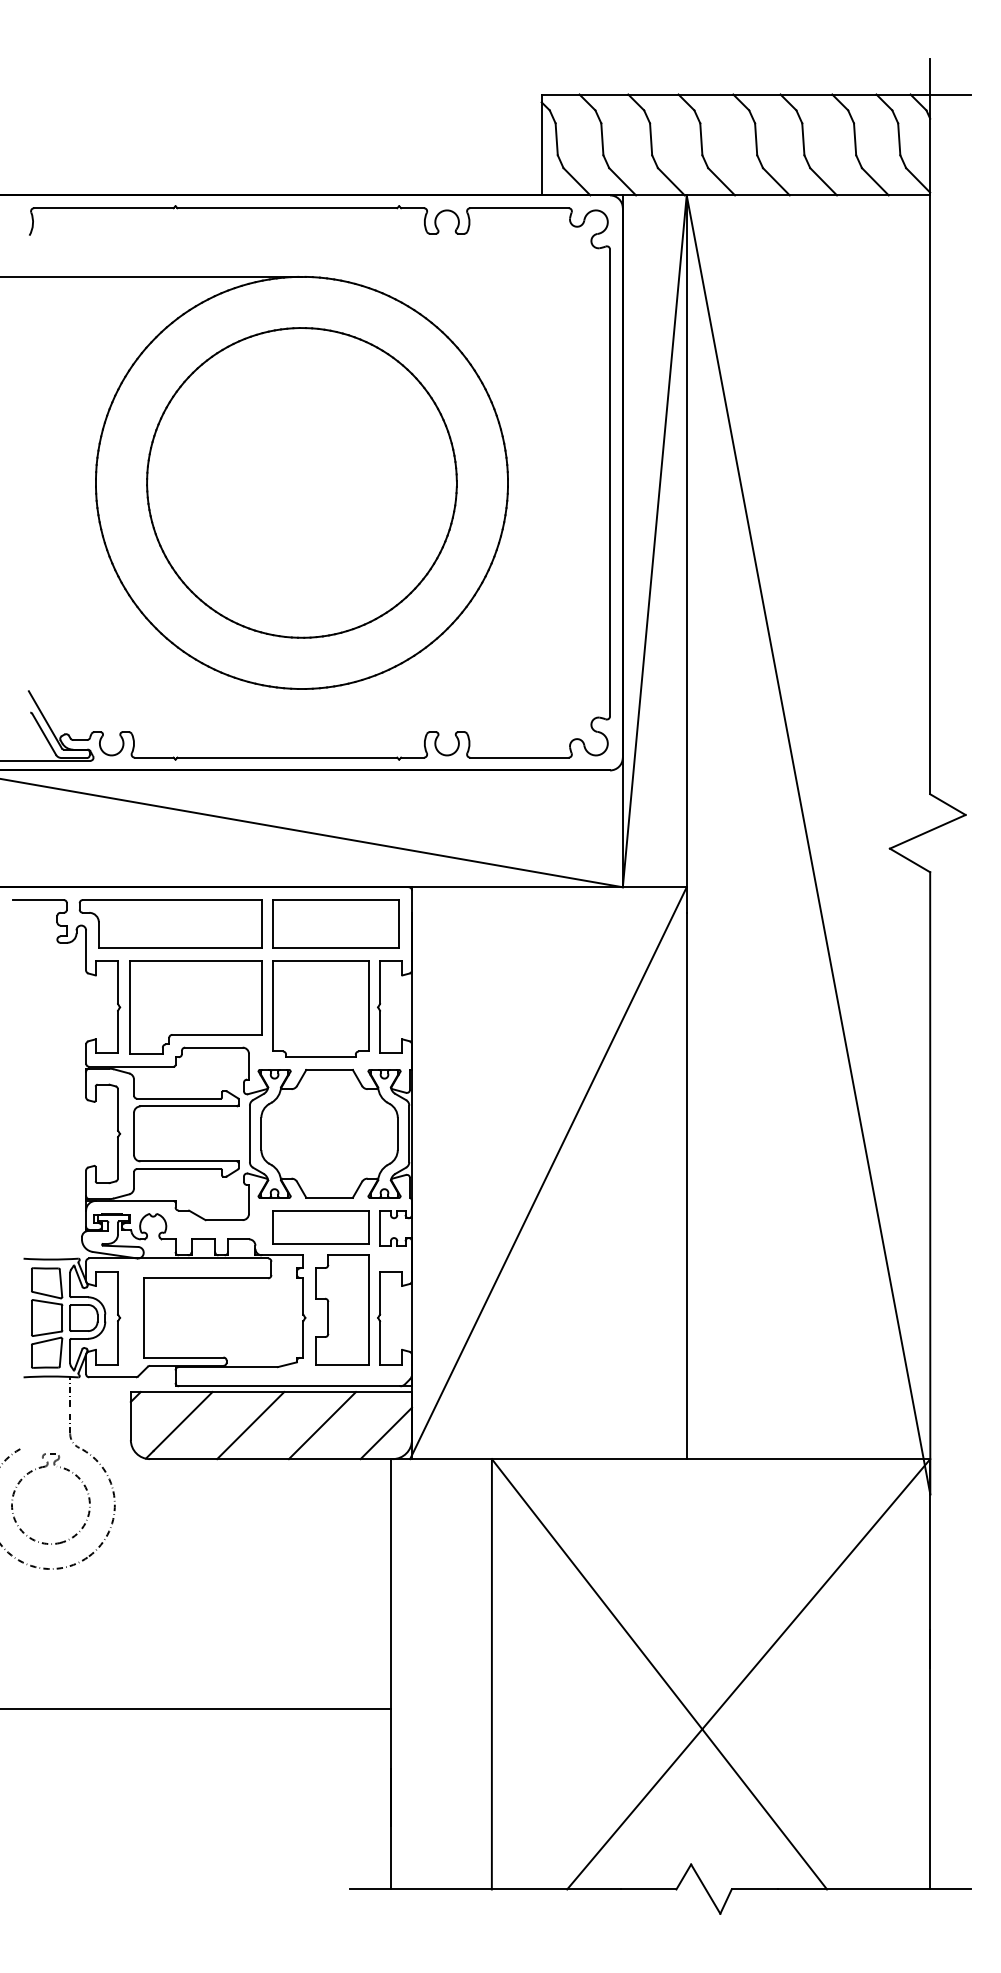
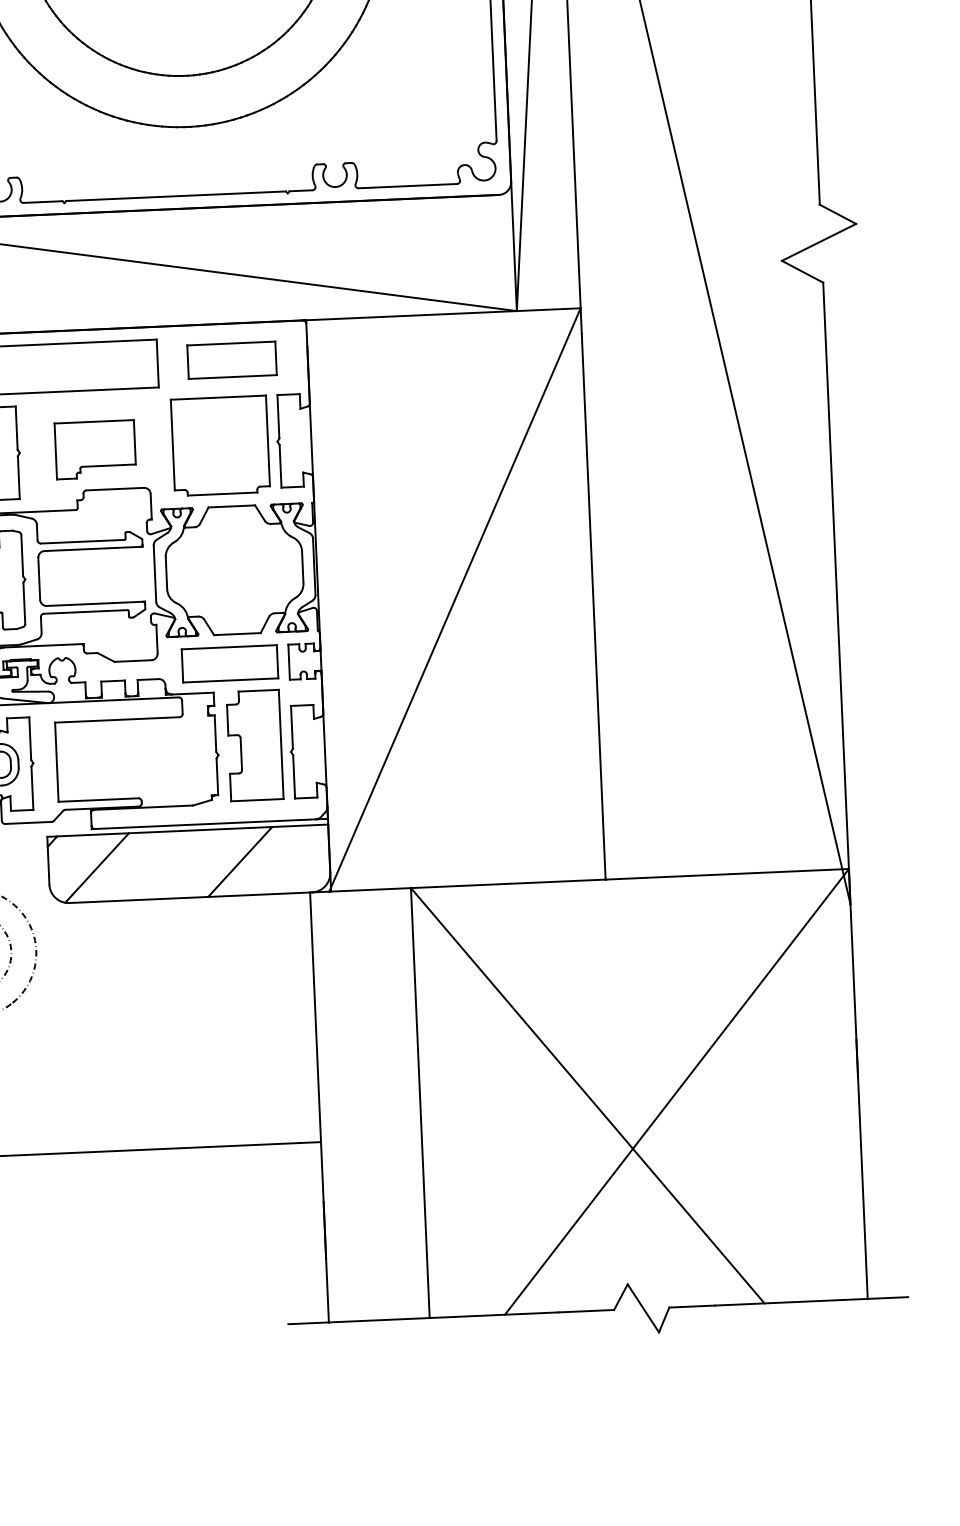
part: (335, 923) -> (231, 359), size x0.7
part: (195, 1007) -> (95, 449), size x0.6
line: (250, 1425) -> (168, 865), removed
line: (385, 1433) -> (303, 867), removed

